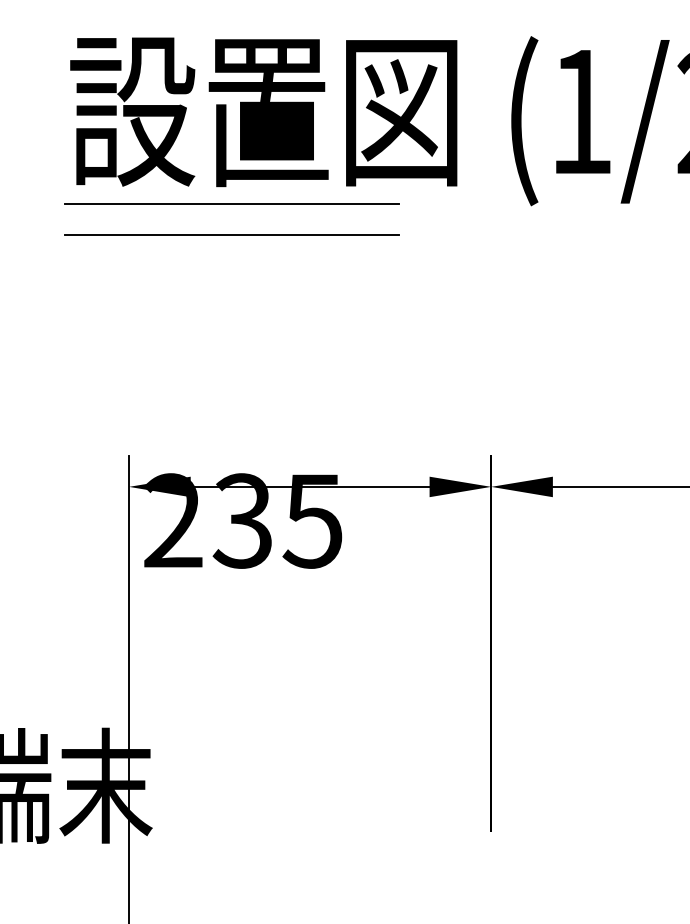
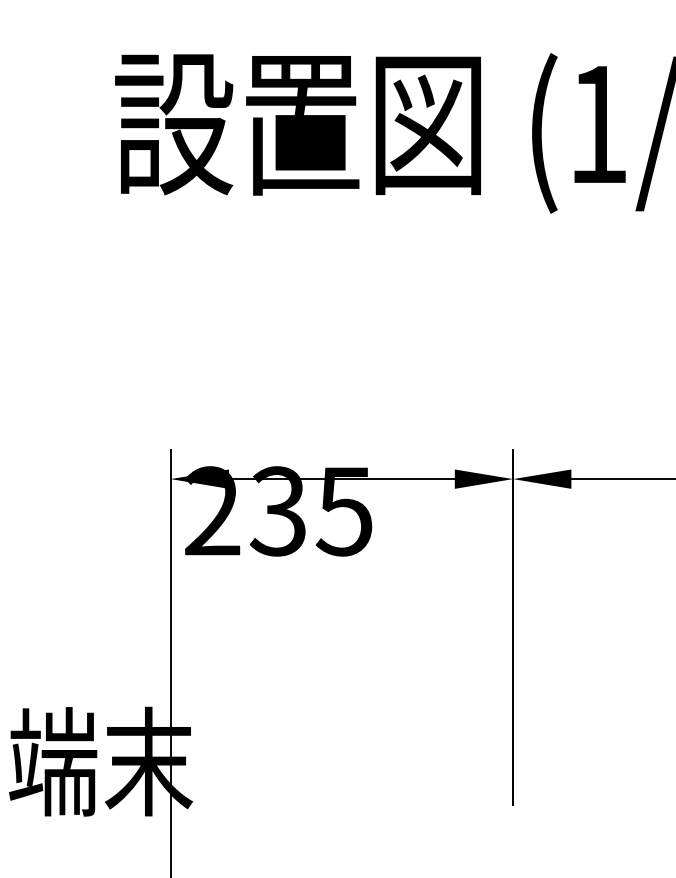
line: (232, 204) -> (268, 212), removed
line: (232, 235) -> (268, 241), removed

